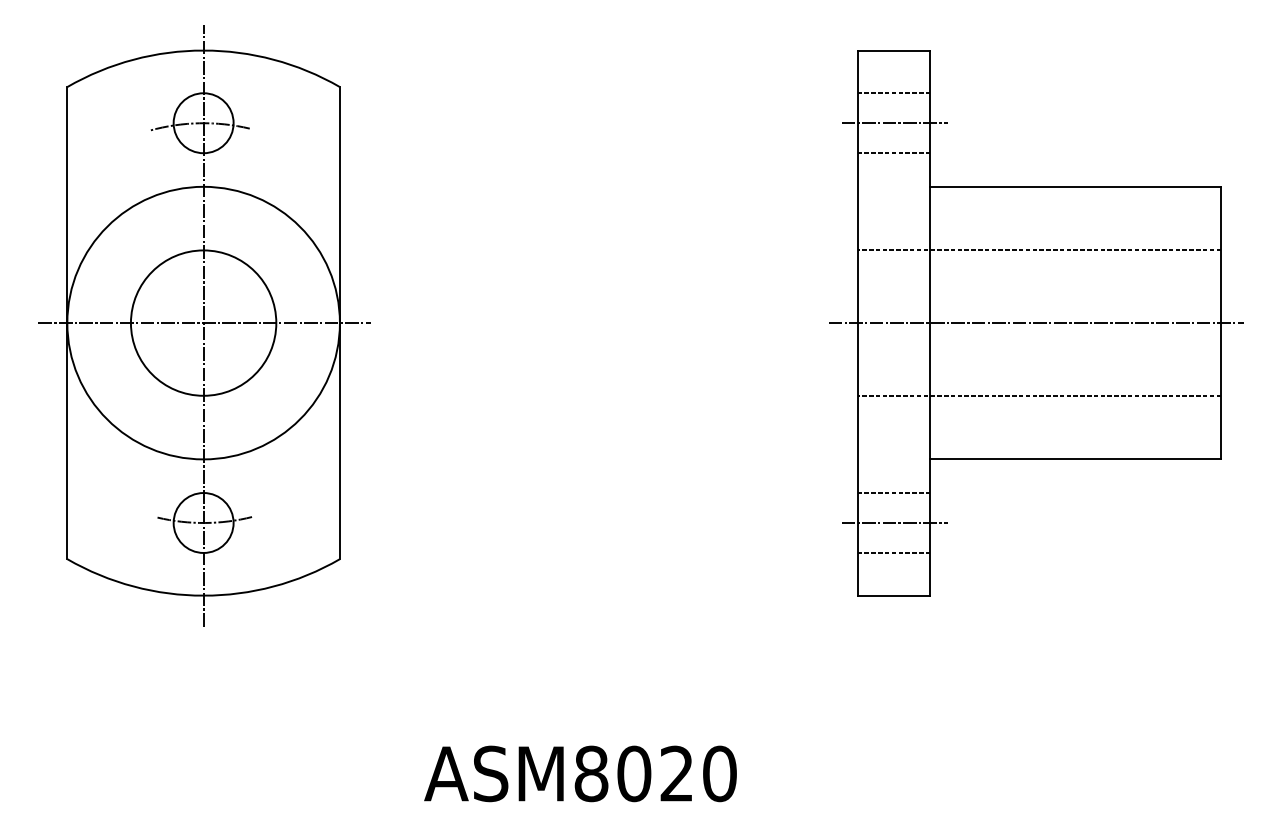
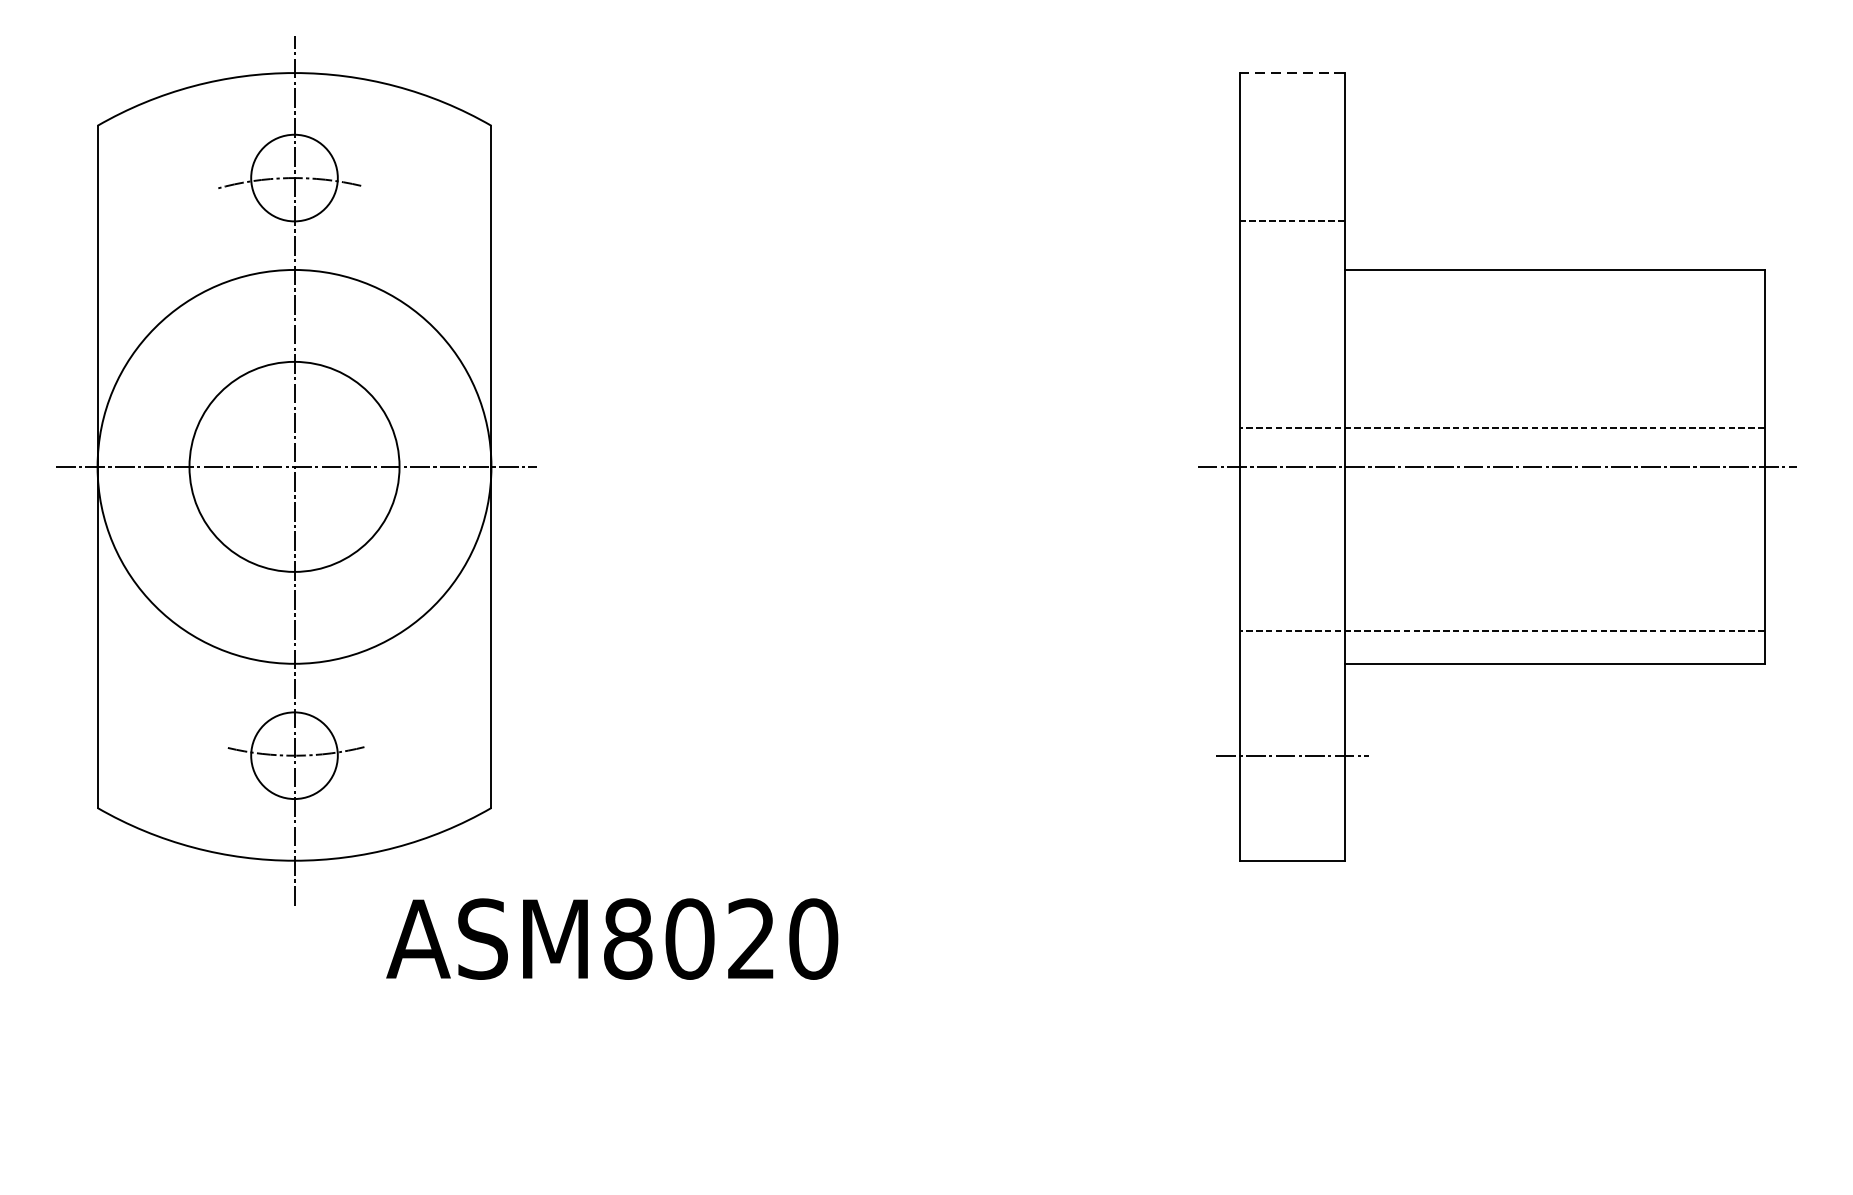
line: (893, 50) -> (1291, 72), solid -> dashed
line: (893, 93) -> (1291, 135), removed
line: (894, 123) -> (1292, 178), removed
line: (1039, 250) -> (1502, 428), moved
line: (1039, 395) -> (1502, 630), moved
line: (893, 493) -> (1291, 713), removed
line: (893, 552) -> (1291, 798), removed
text: (580, 773) -> (612, 938), moved

